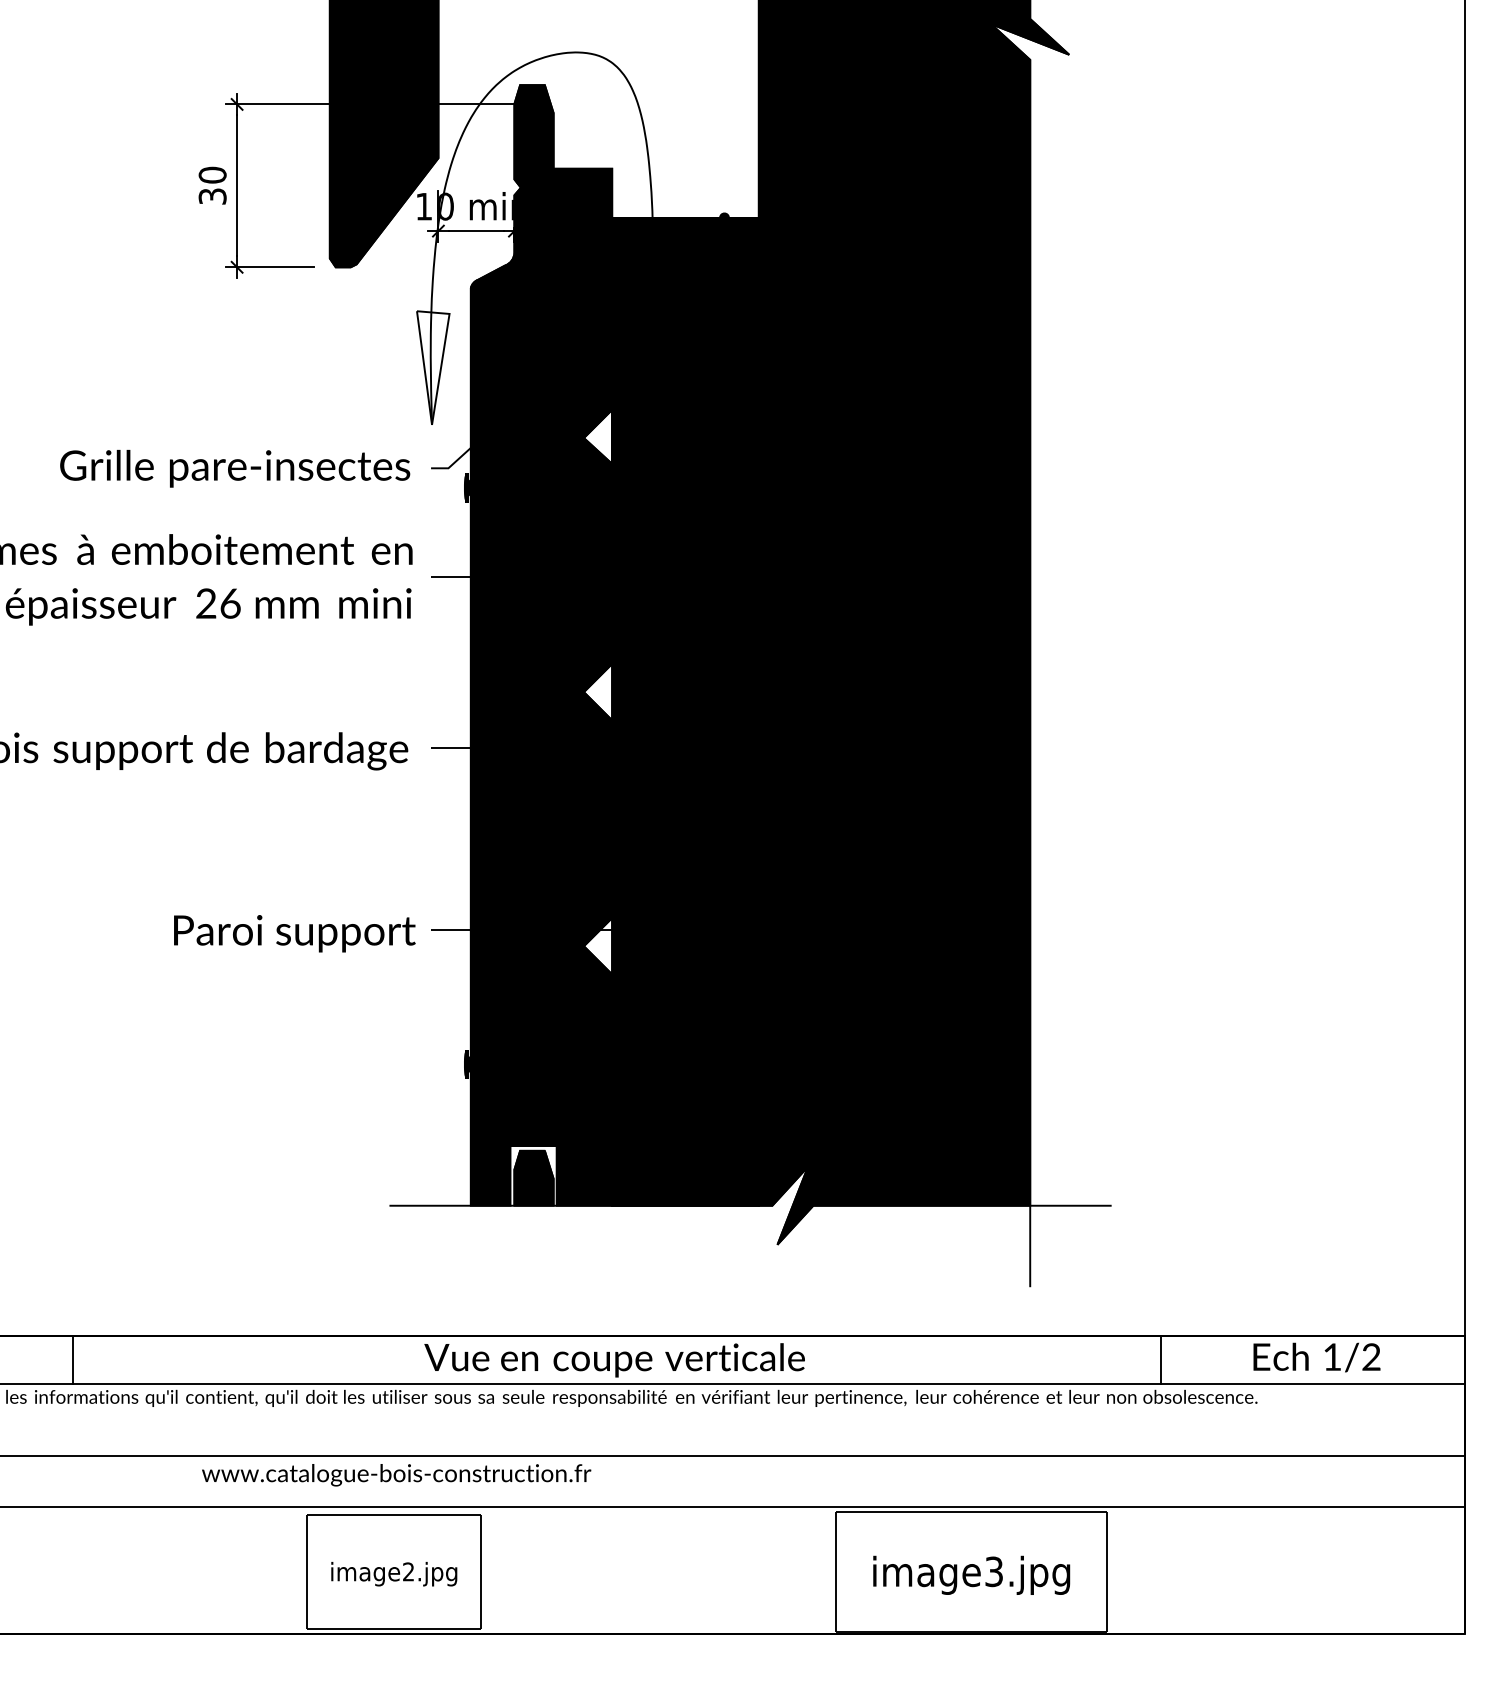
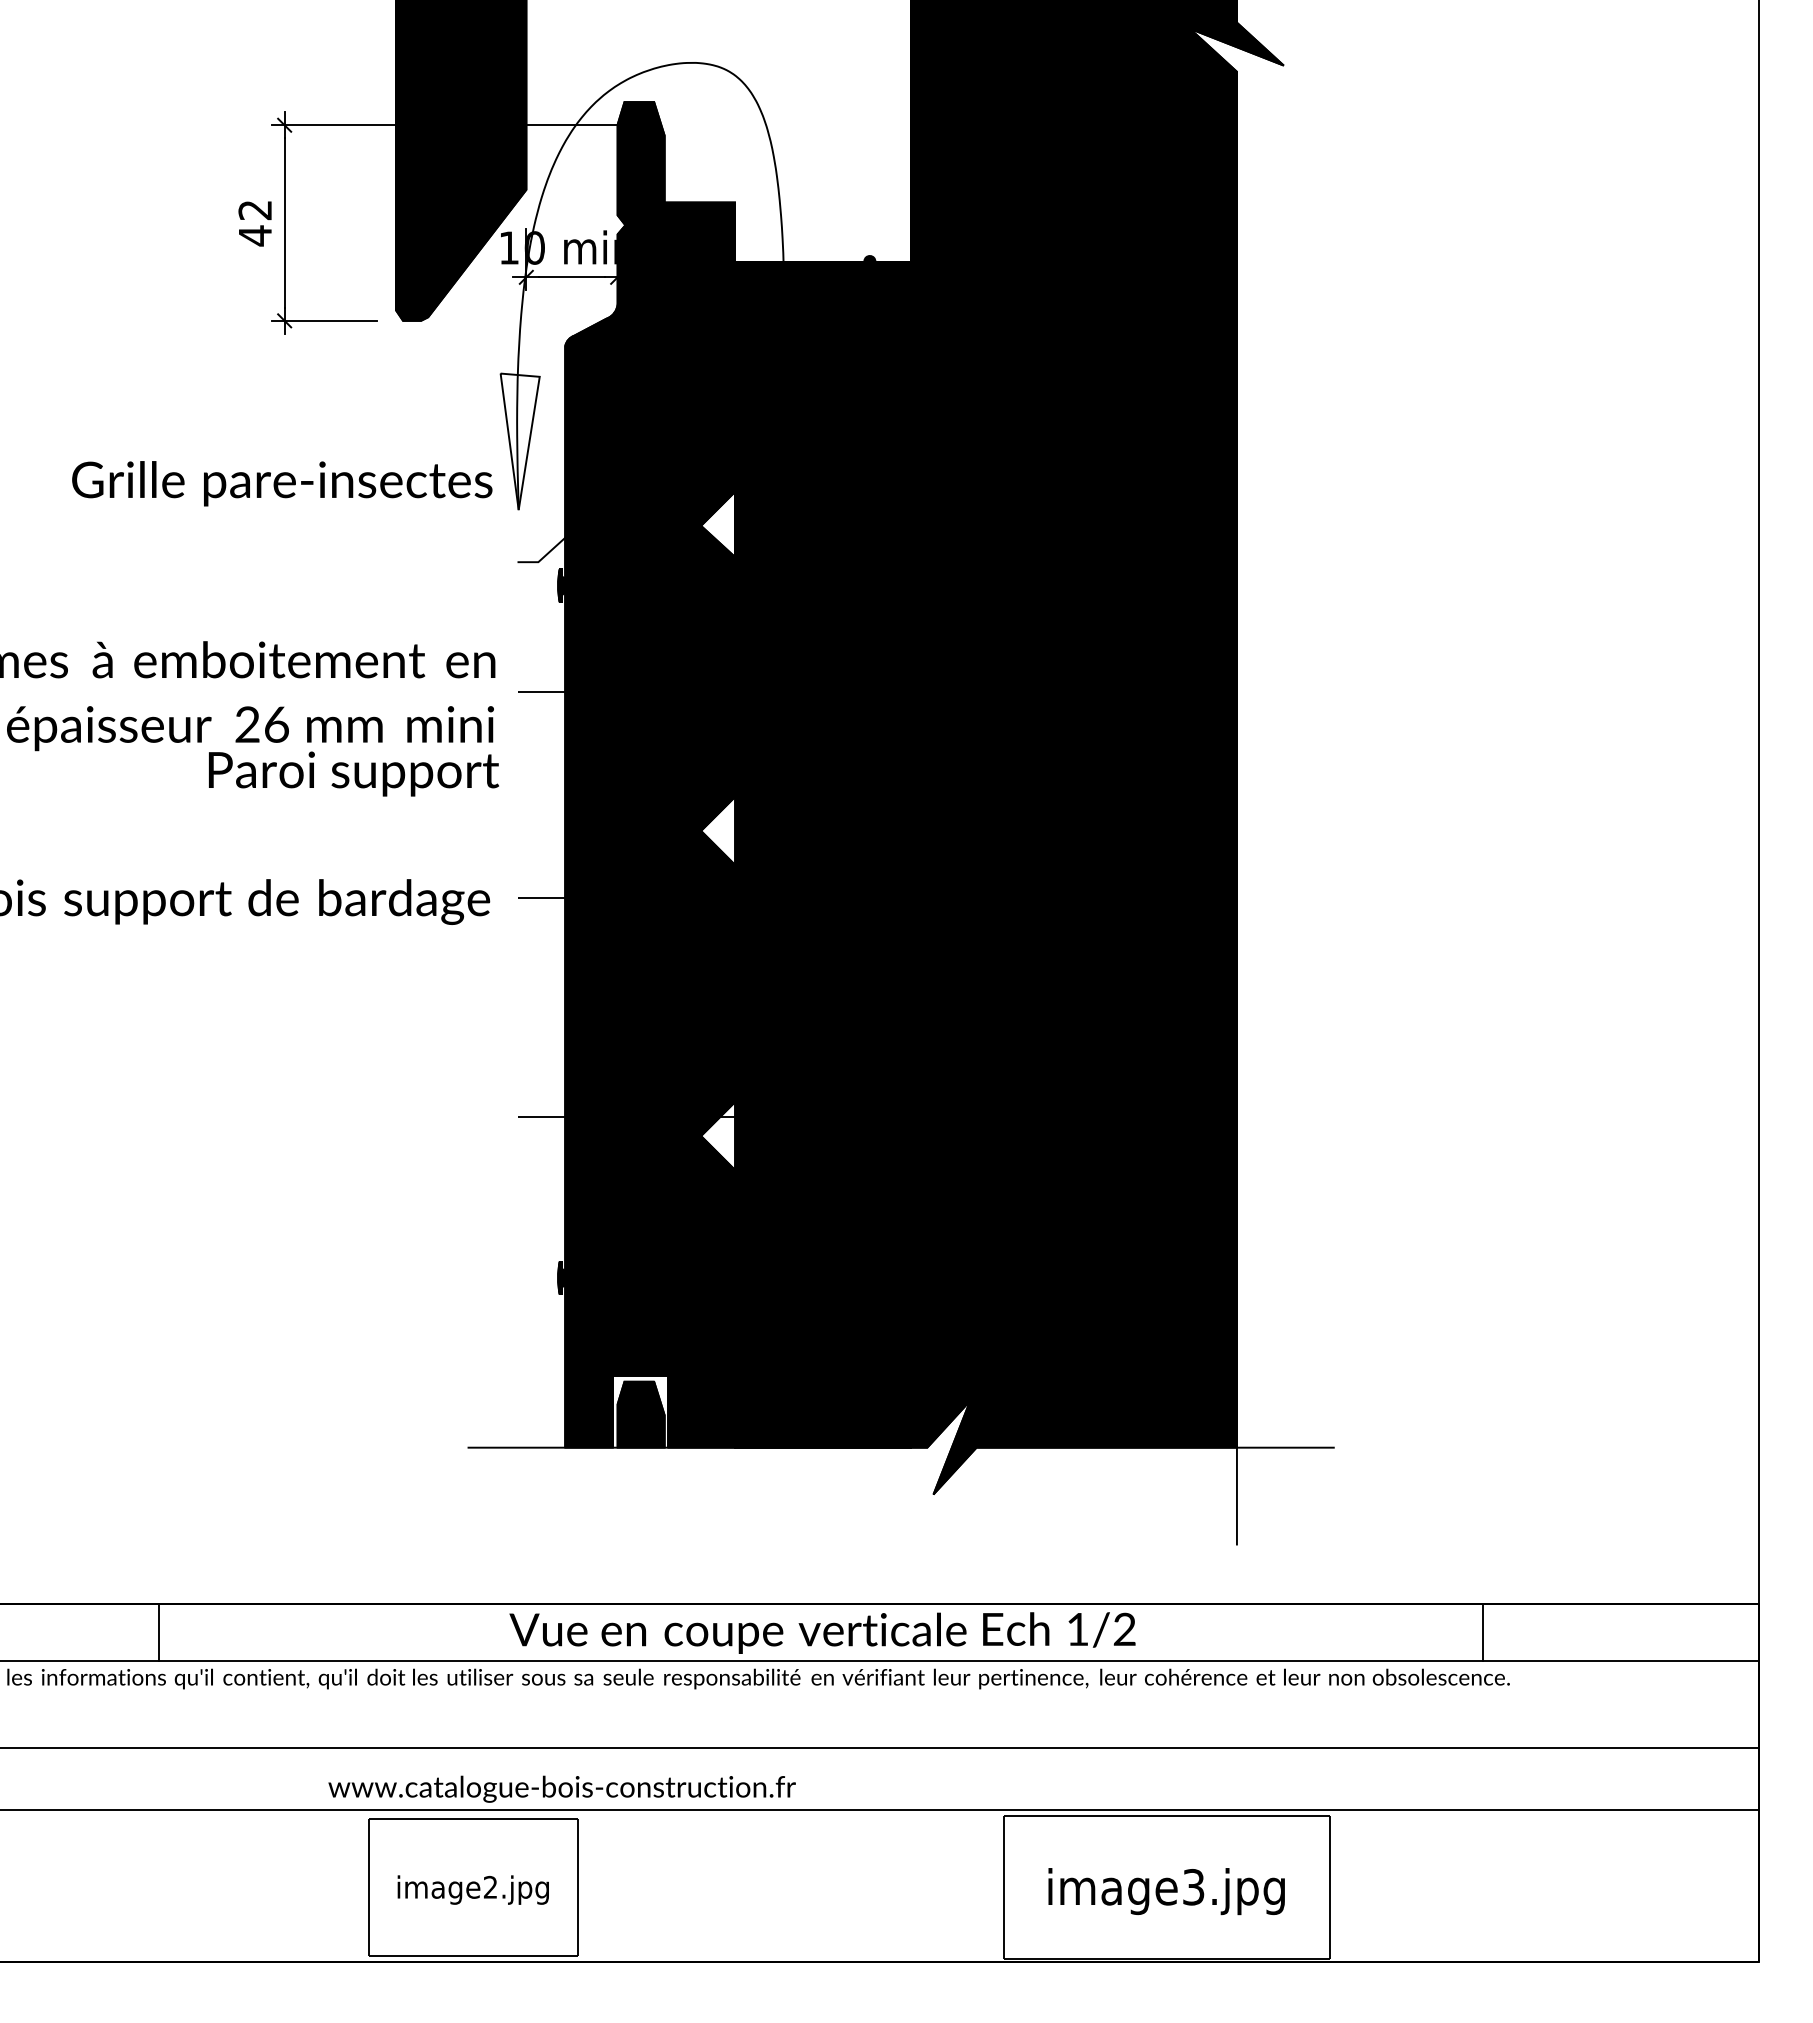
text: (212, 186) -> (255, 223), 30 -> 42
text: (235, 468) -> (282, 483), moved
text: (294, 933) -> (353, 773), moved
text: (1317, 1357) -> (1059, 1629), moved
line: (72, 1359) -> (158, 1632), moved
line: (1160, 1359) -> (1482, 1632), moved
text: (396, 1474) -> (561, 1788), moved

